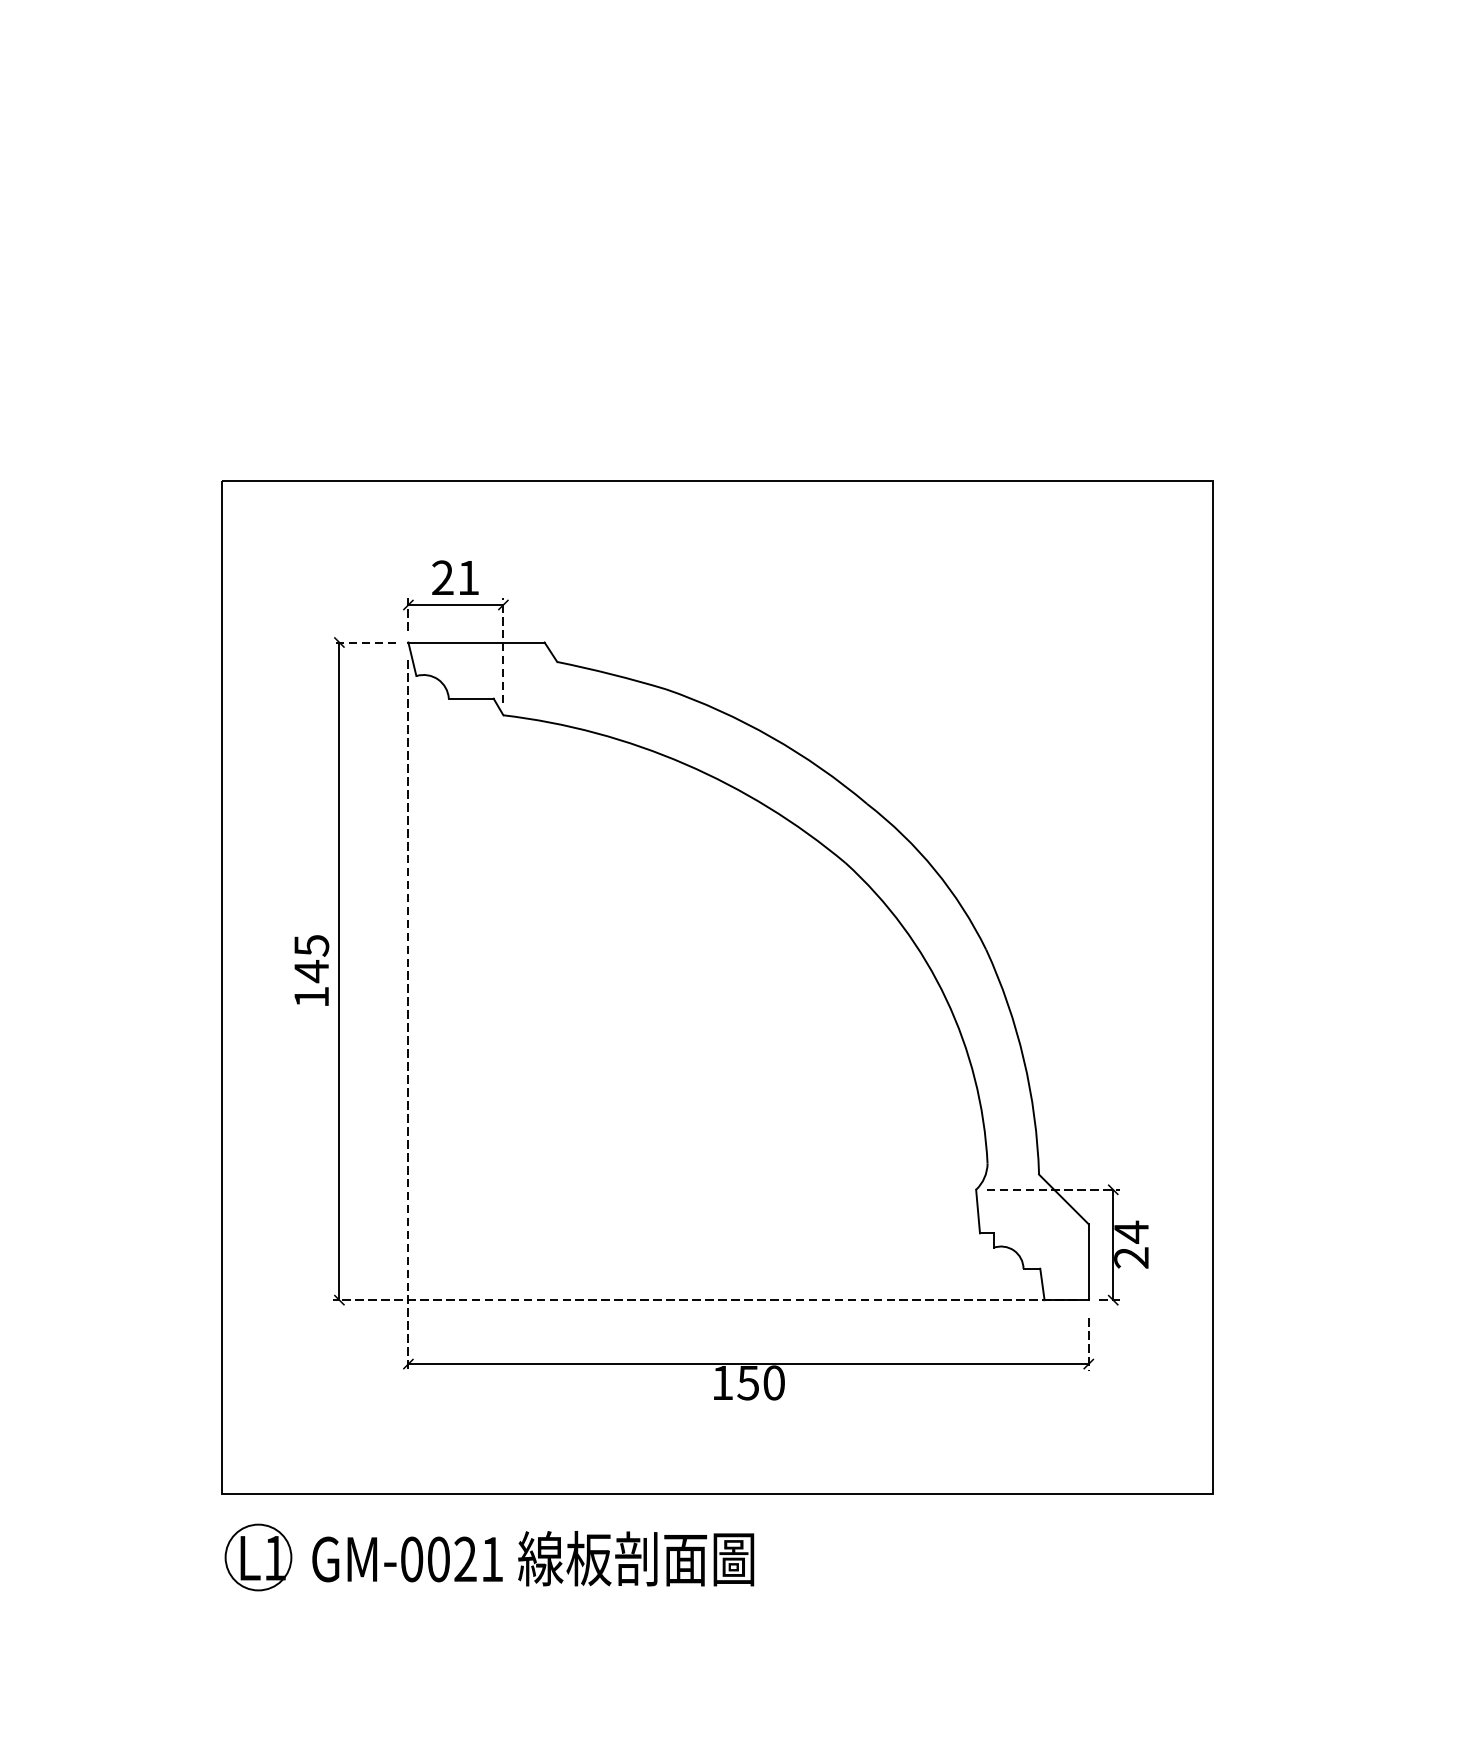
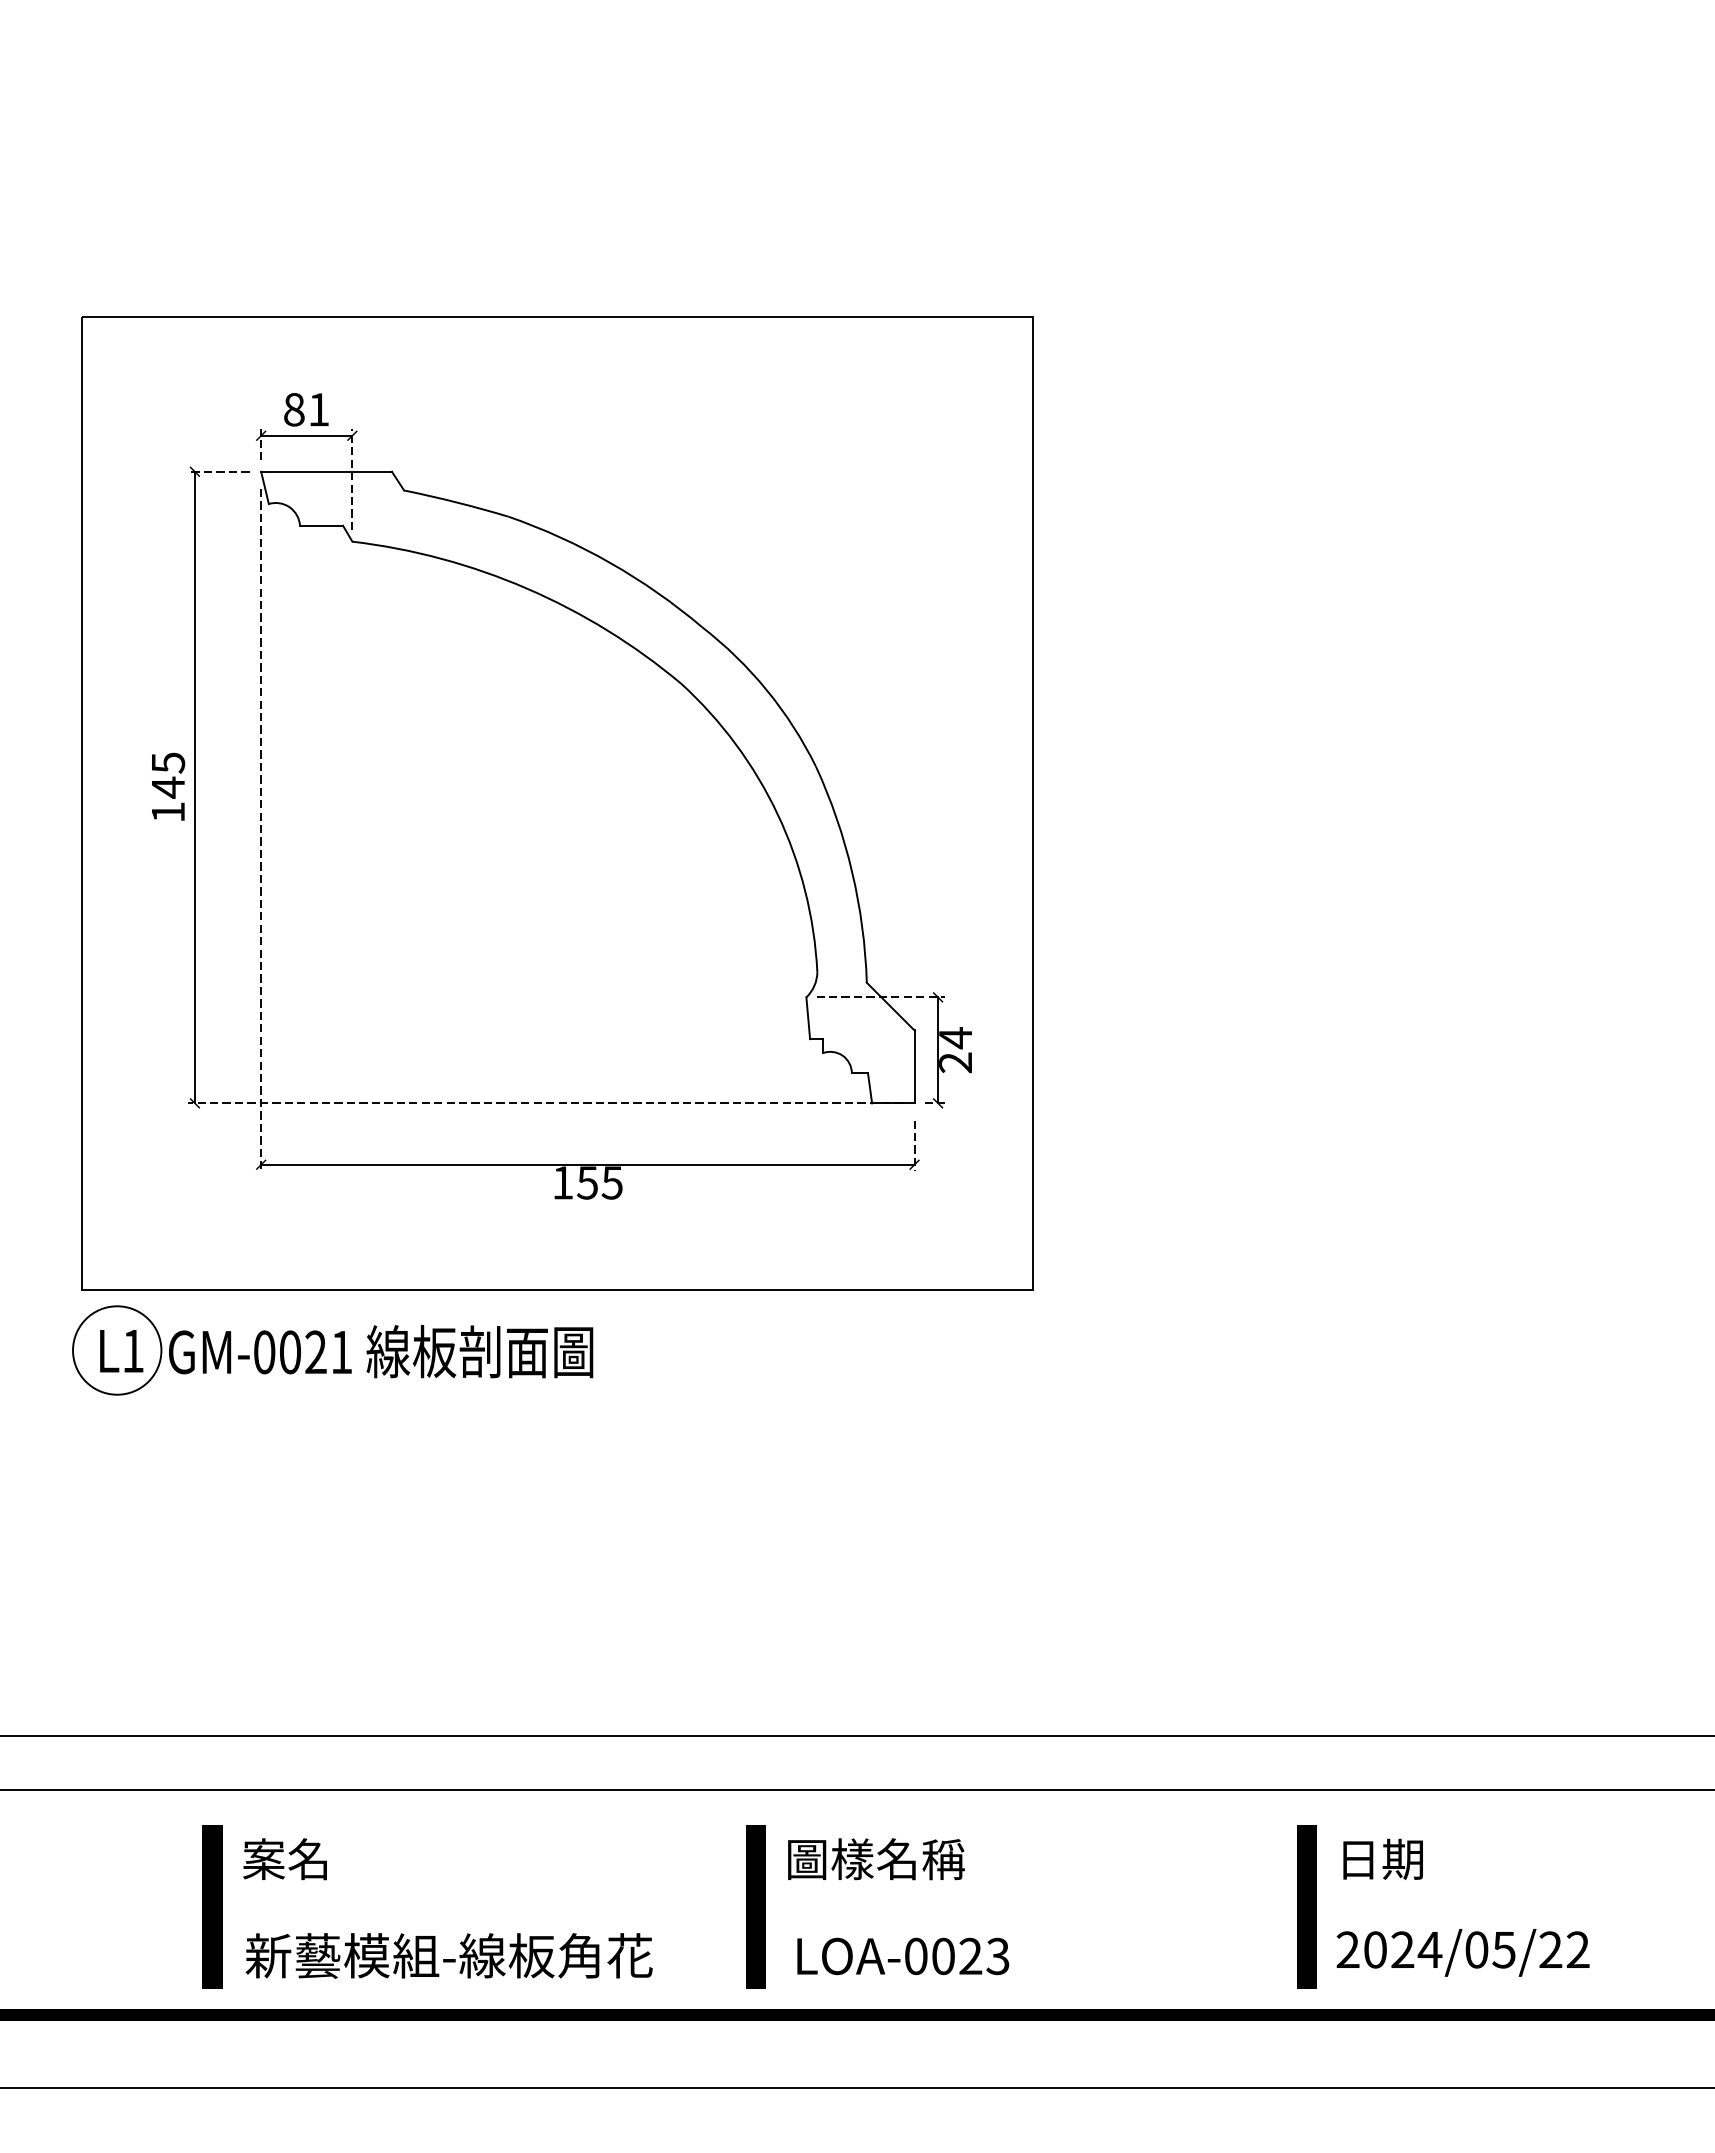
text: (443, 577) -> (294, 409), 21 -> 81
text: (773, 1382) -> (611, 1182), 150 -> 155
circle: (257, 1557) -> (116, 1350), size x1.4

